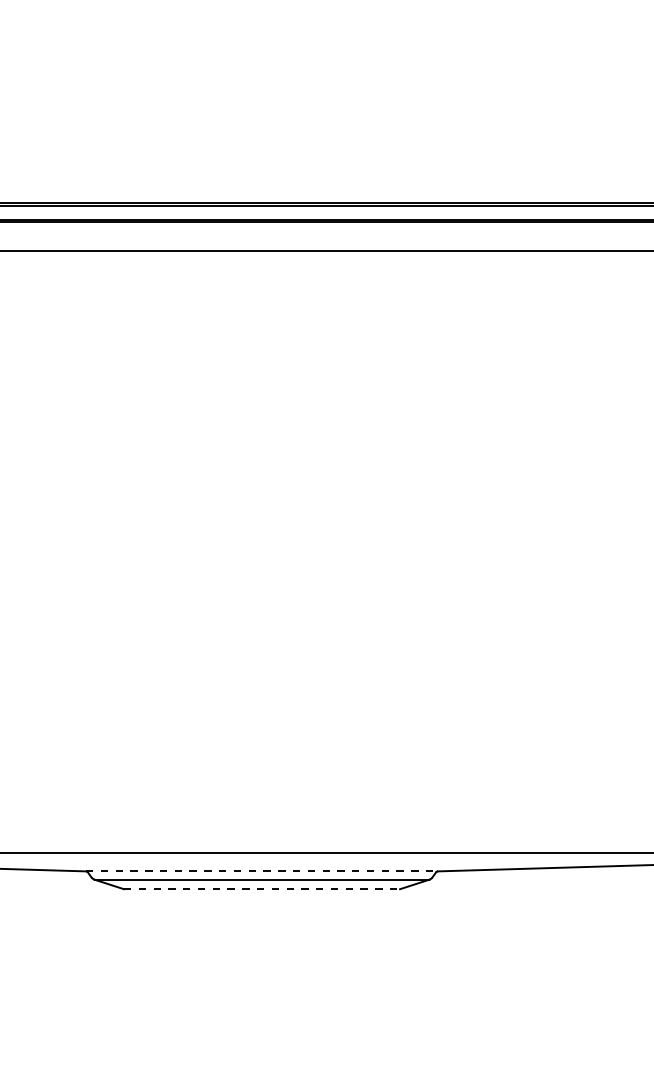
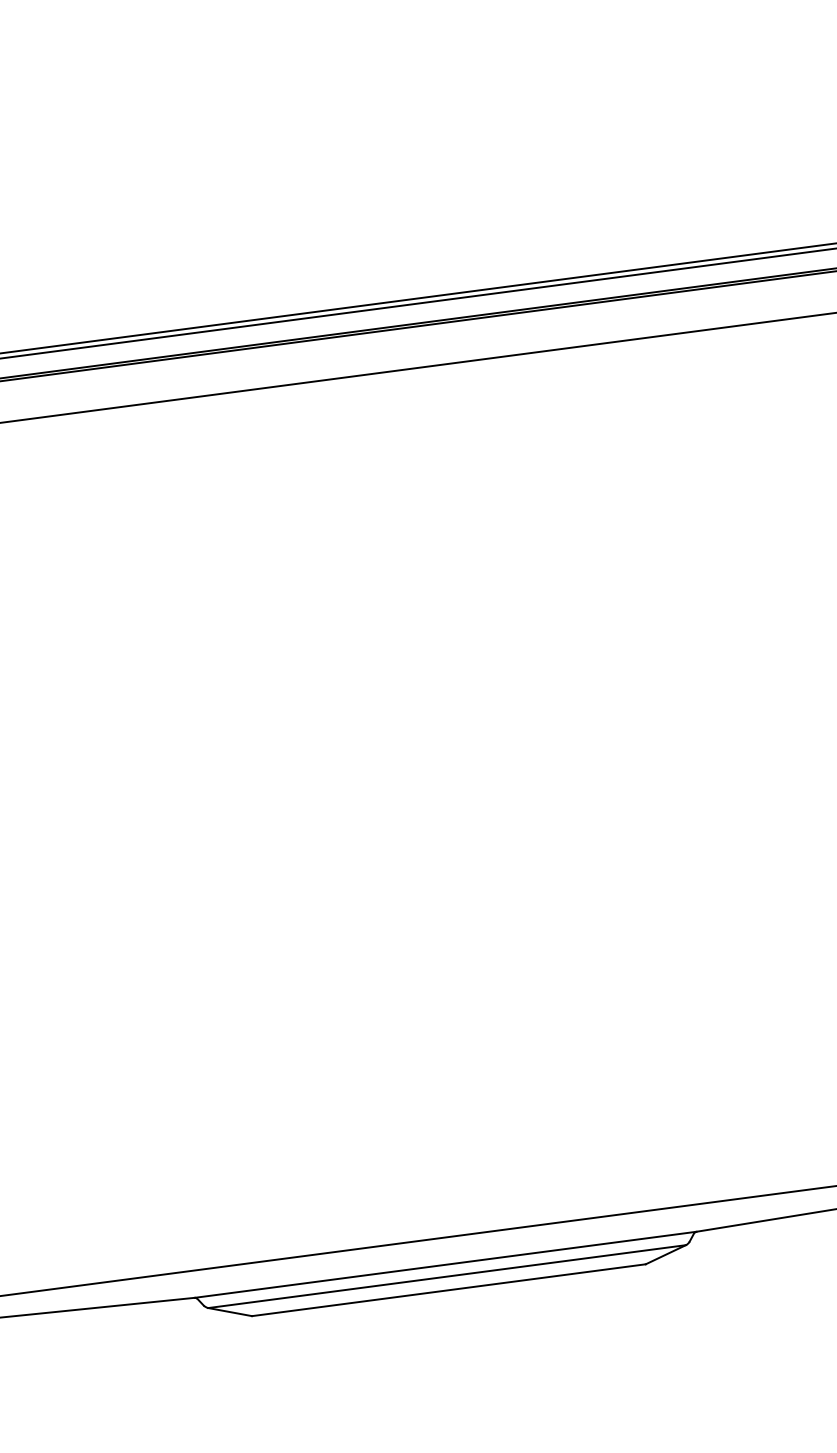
line: (261, 871) -> (444, 1265), dashed -> solid
line: (262, 889) -> (449, 1290), dashed -> solid

